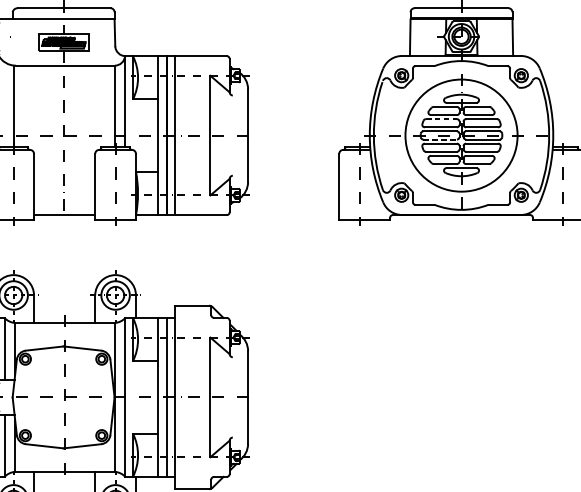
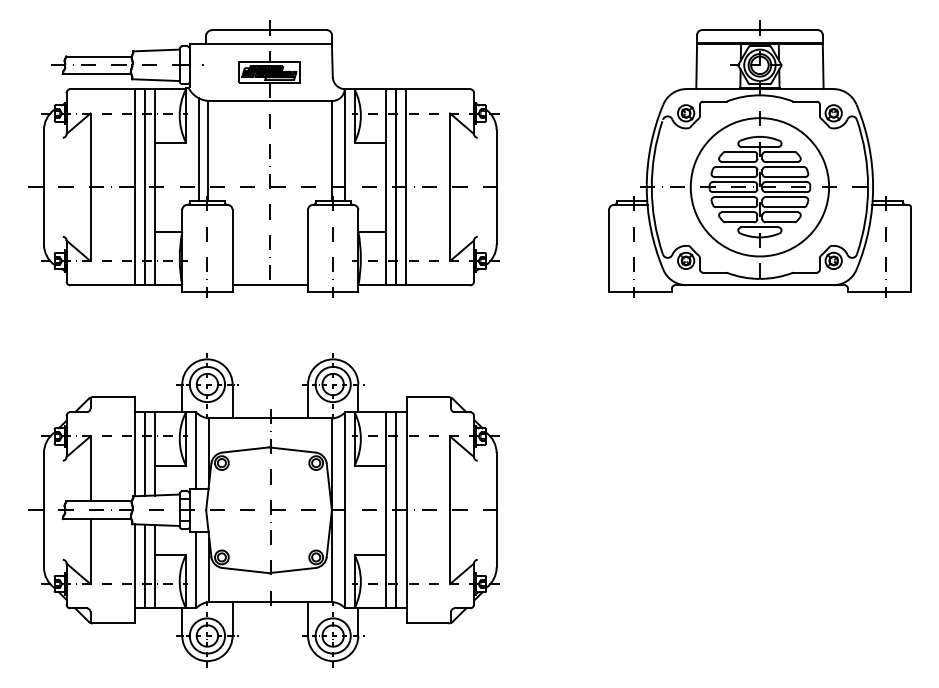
line: (6, 104) -> (198, 149), added
line: (441, 119) -> (735, 167), dashed -> solid
line: (440, 139) -> (733, 192), dashed -> solid

